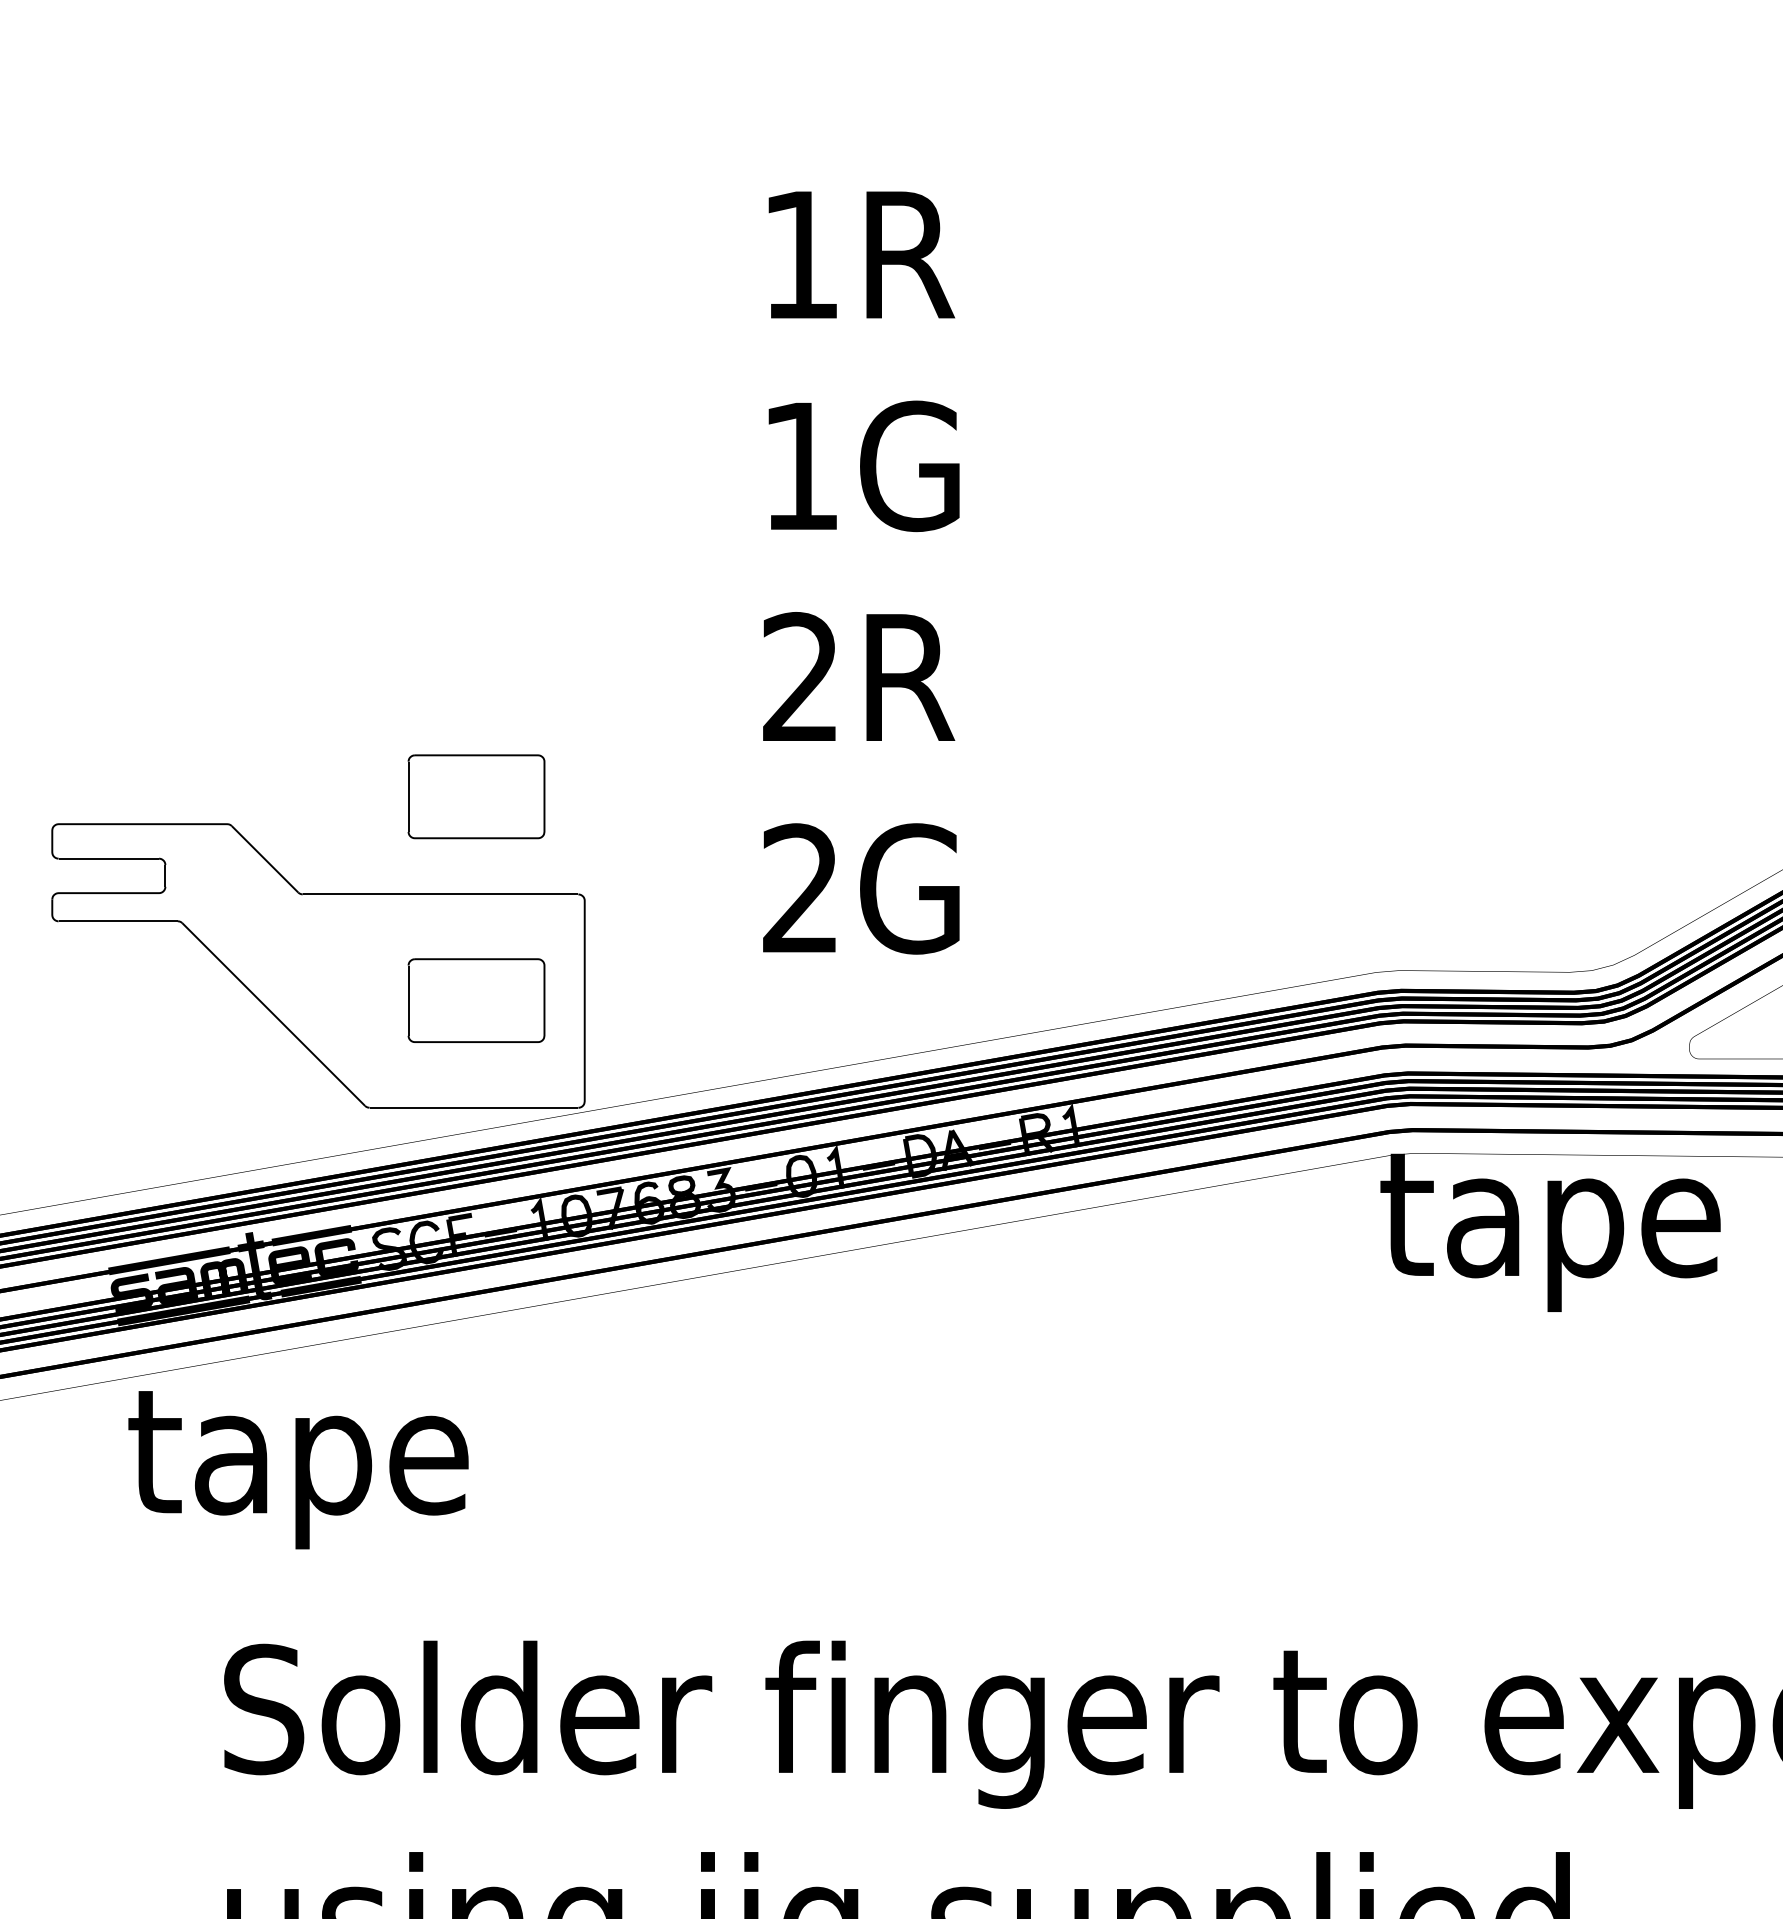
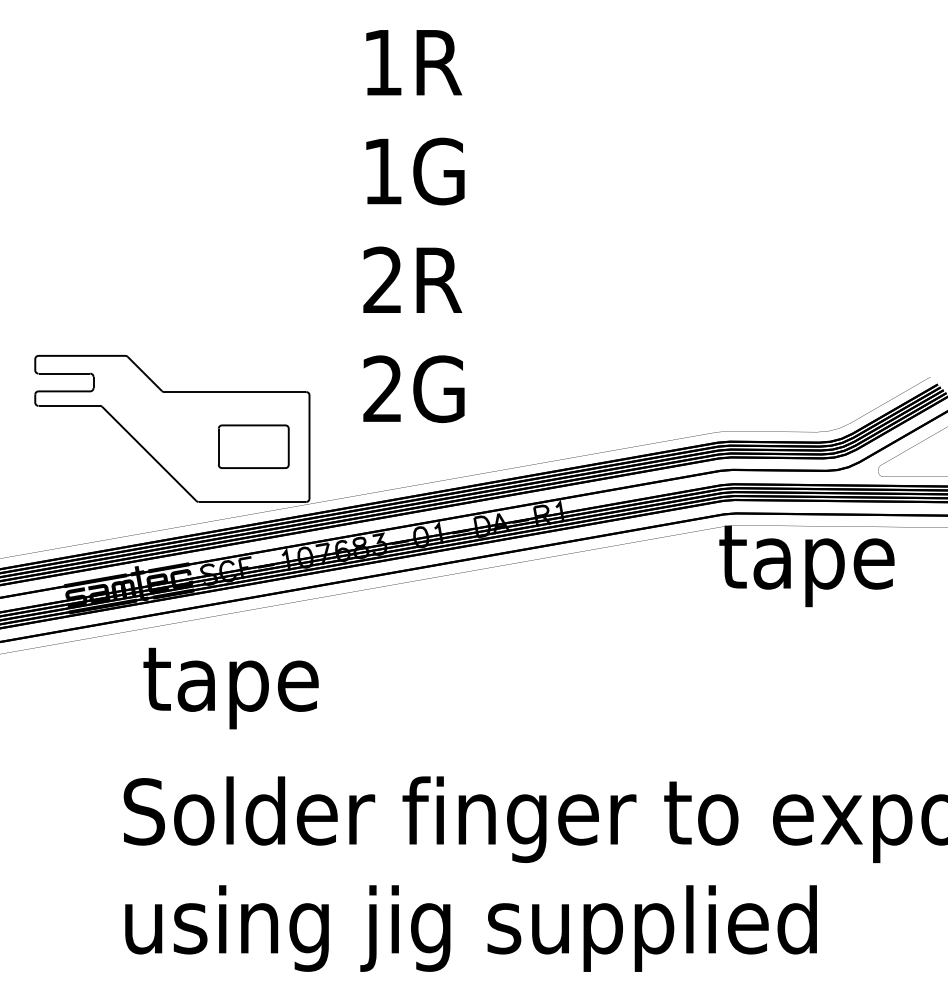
text: (860, 573) -> (413, 226), moved
part: (475, 796) -> (253, 341), removed
text: (297, 1470) -> (230, 688), moved

